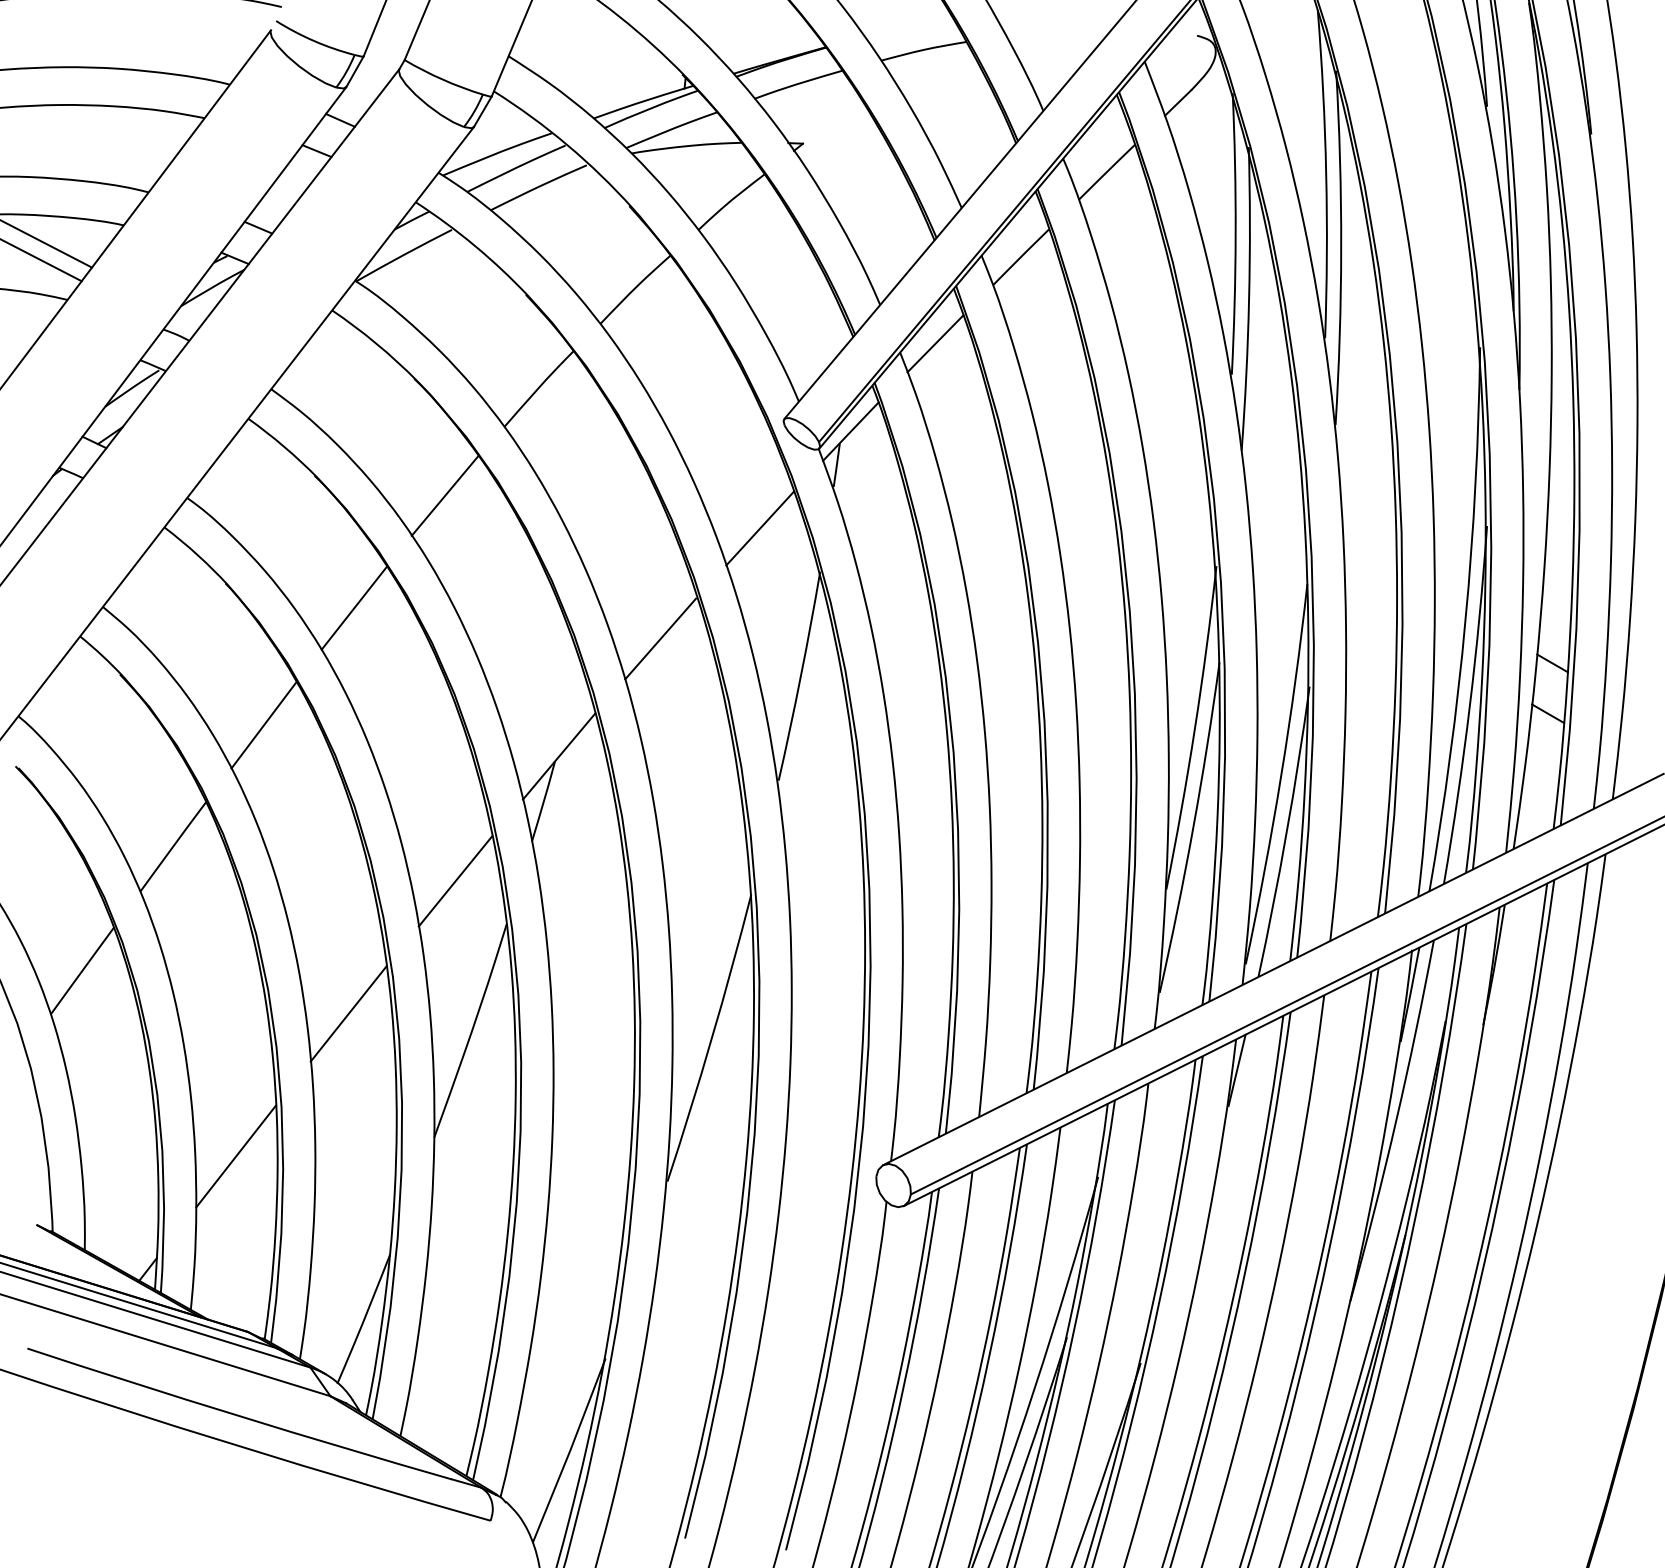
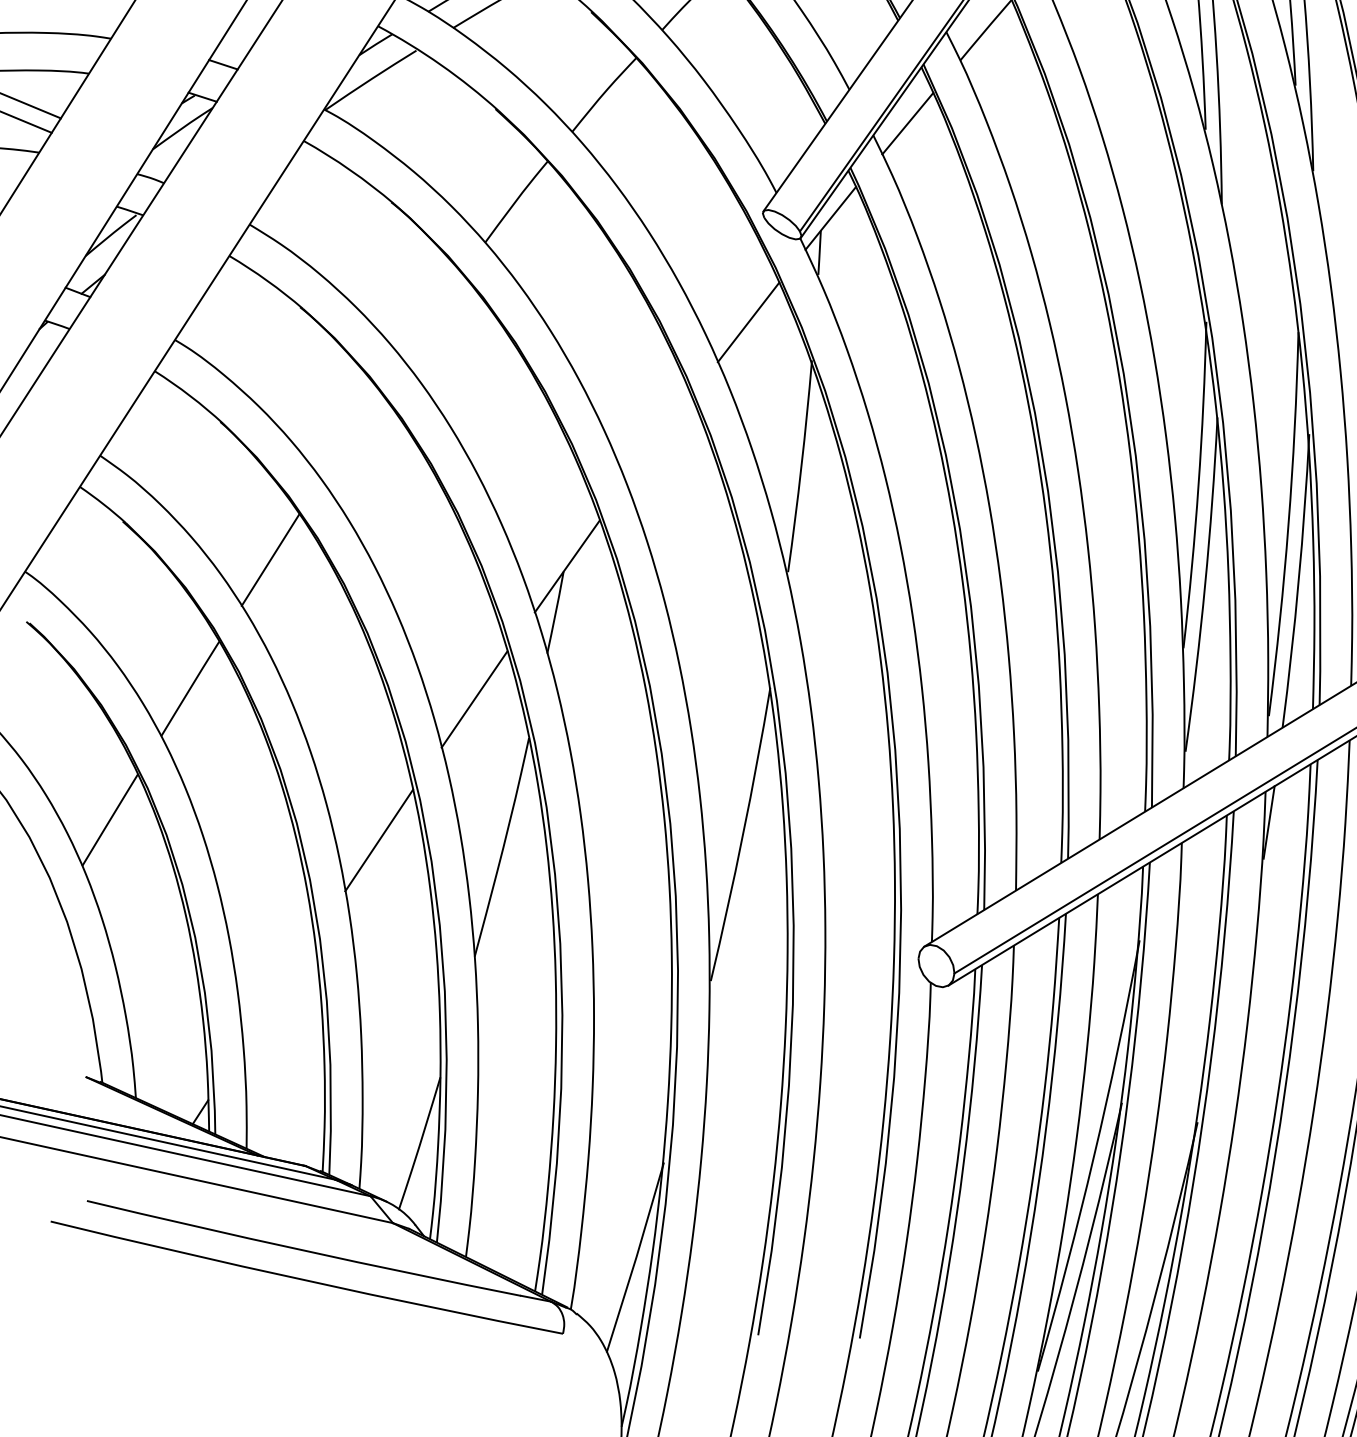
line: (444, 495) -> (431, 316), removed
line: (353, 607) -> (349, 435), removed
line: (660, 638) -> (658, 440), removed
line: (236, 1156) -> (279, 992), removed

